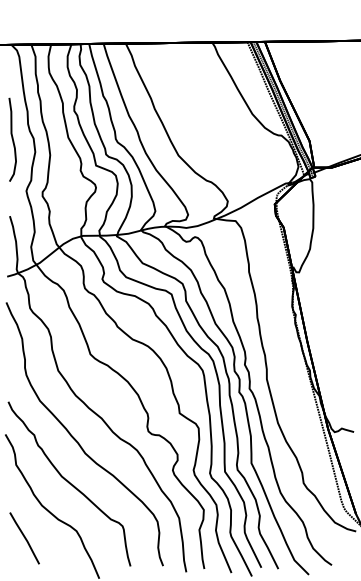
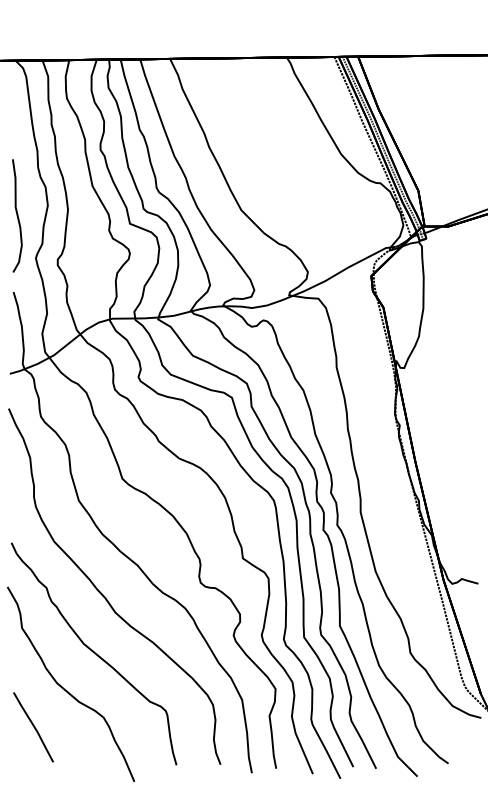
curve: (12, 139) -> (17, 215), moved

